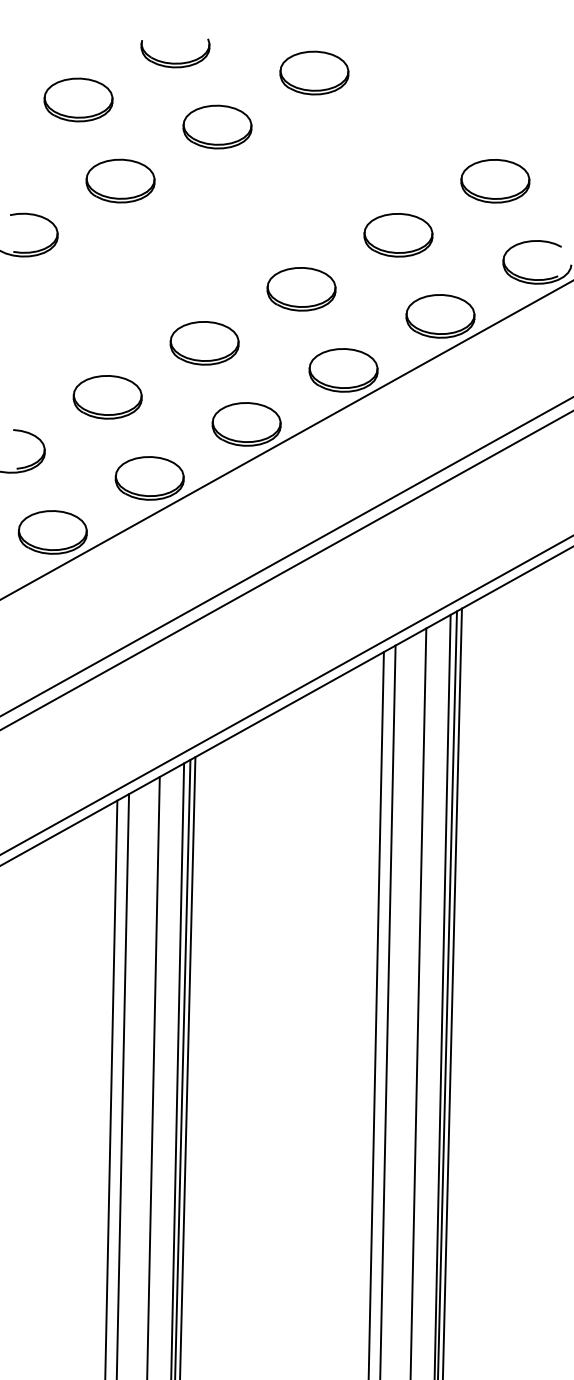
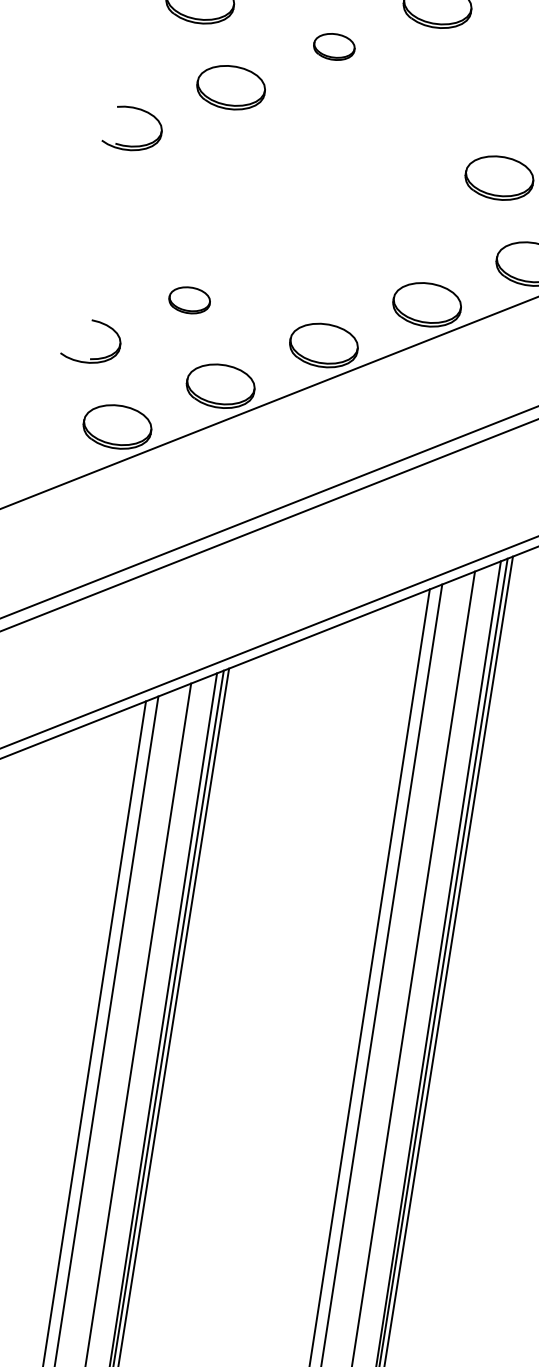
part: (217, 126) -> (334, 46), size x0.6
part: (301, 289) -> (396, 219), removed
part: (204, 343) -> (292, 259), removed
part: (107, 397) -> (189, 300), size x0.6

